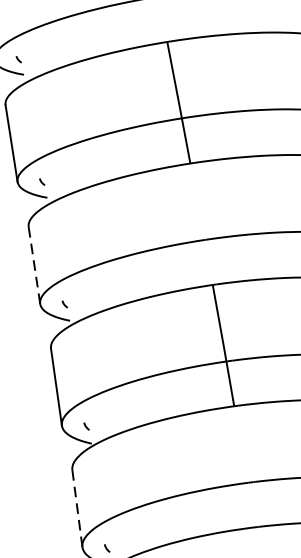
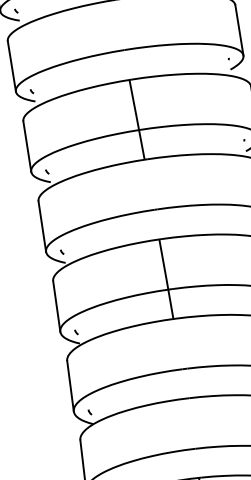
line: (34, 265) -> (42, 226), dashed -> solid
line: (77, 507) -> (70, 385), dashed -> solid

